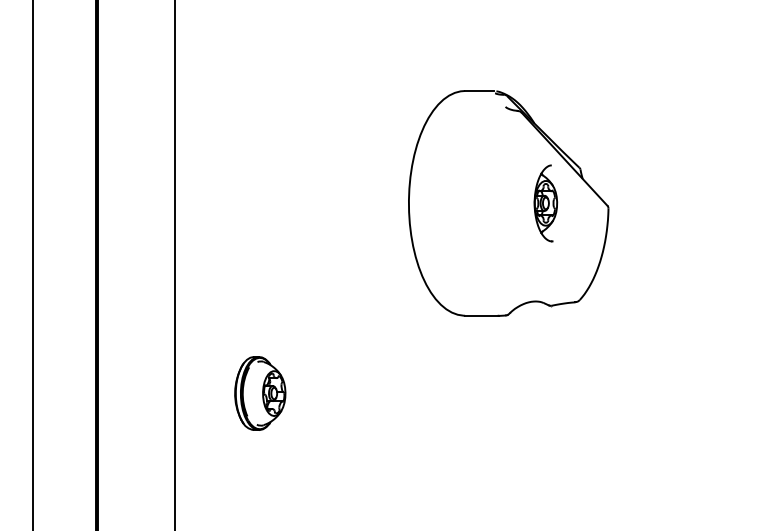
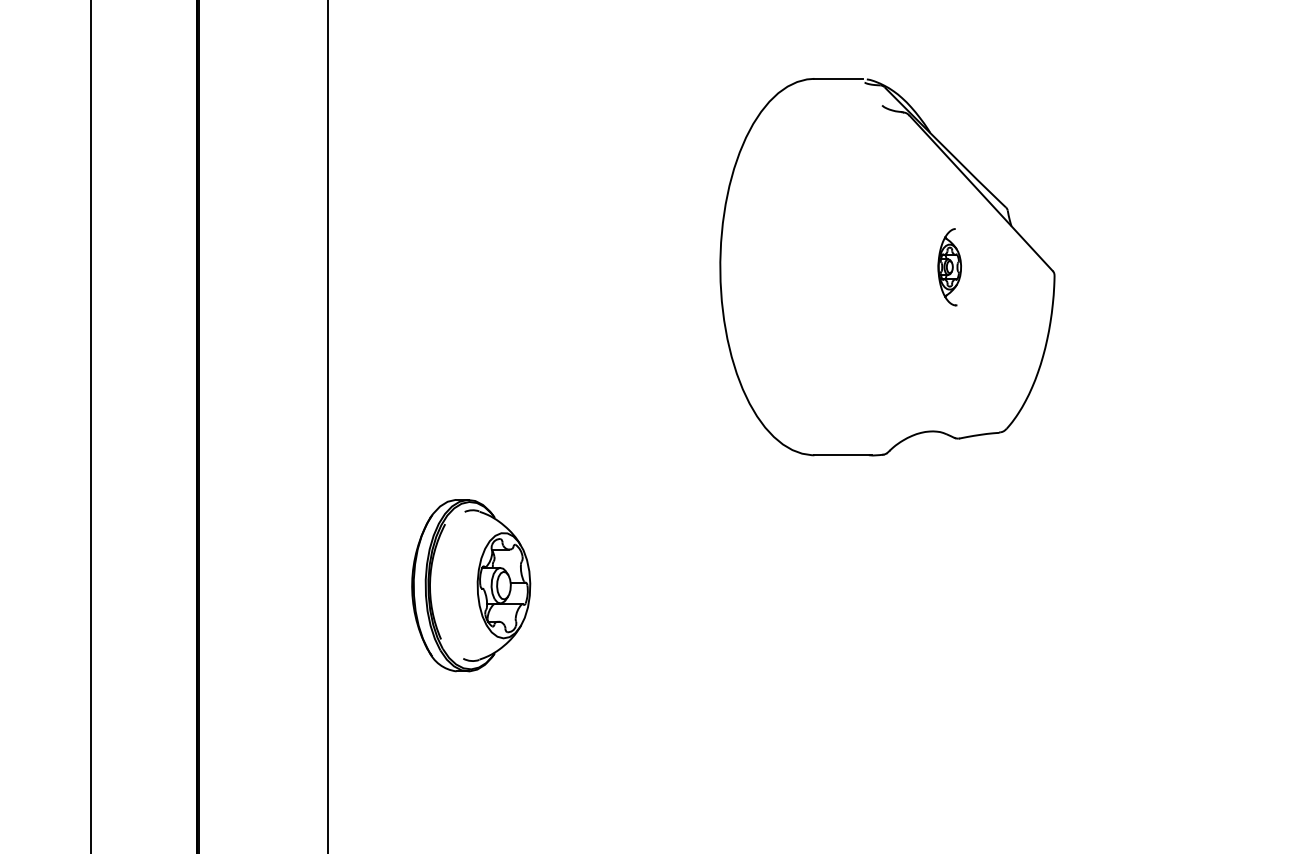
part: (545, 203) -> (949, 267), size x0.6
part: (260, 393) -> (471, 585), size x1.4

